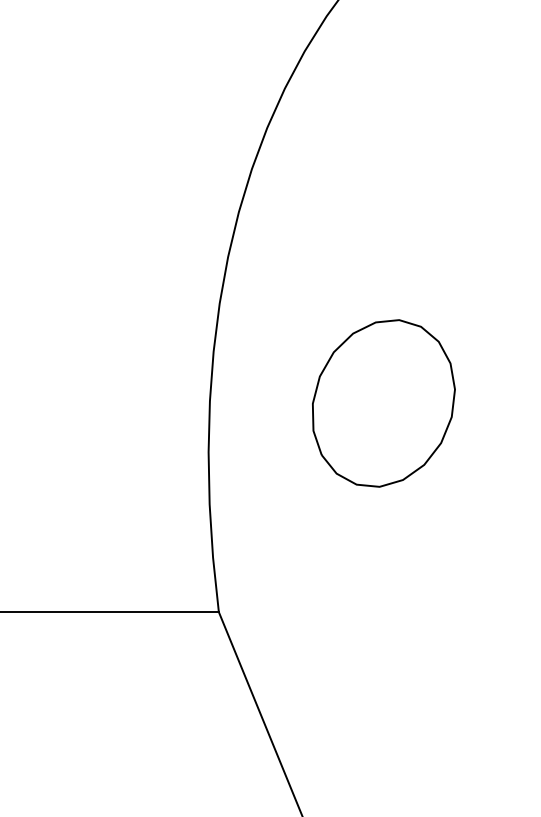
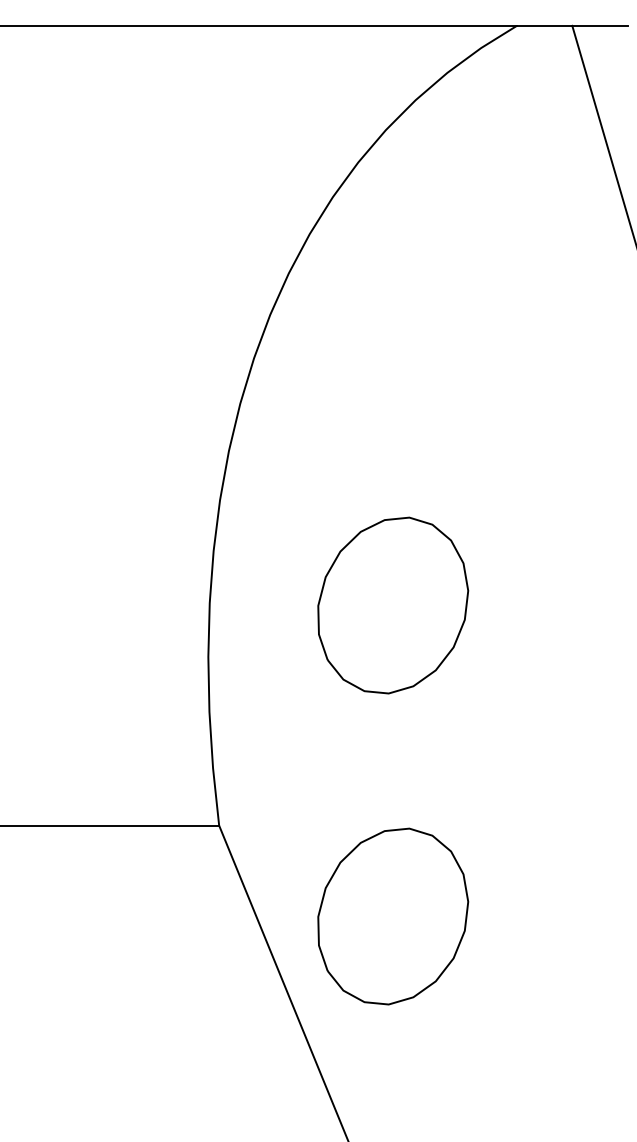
part: (384, 698) -> (393, 916), added

